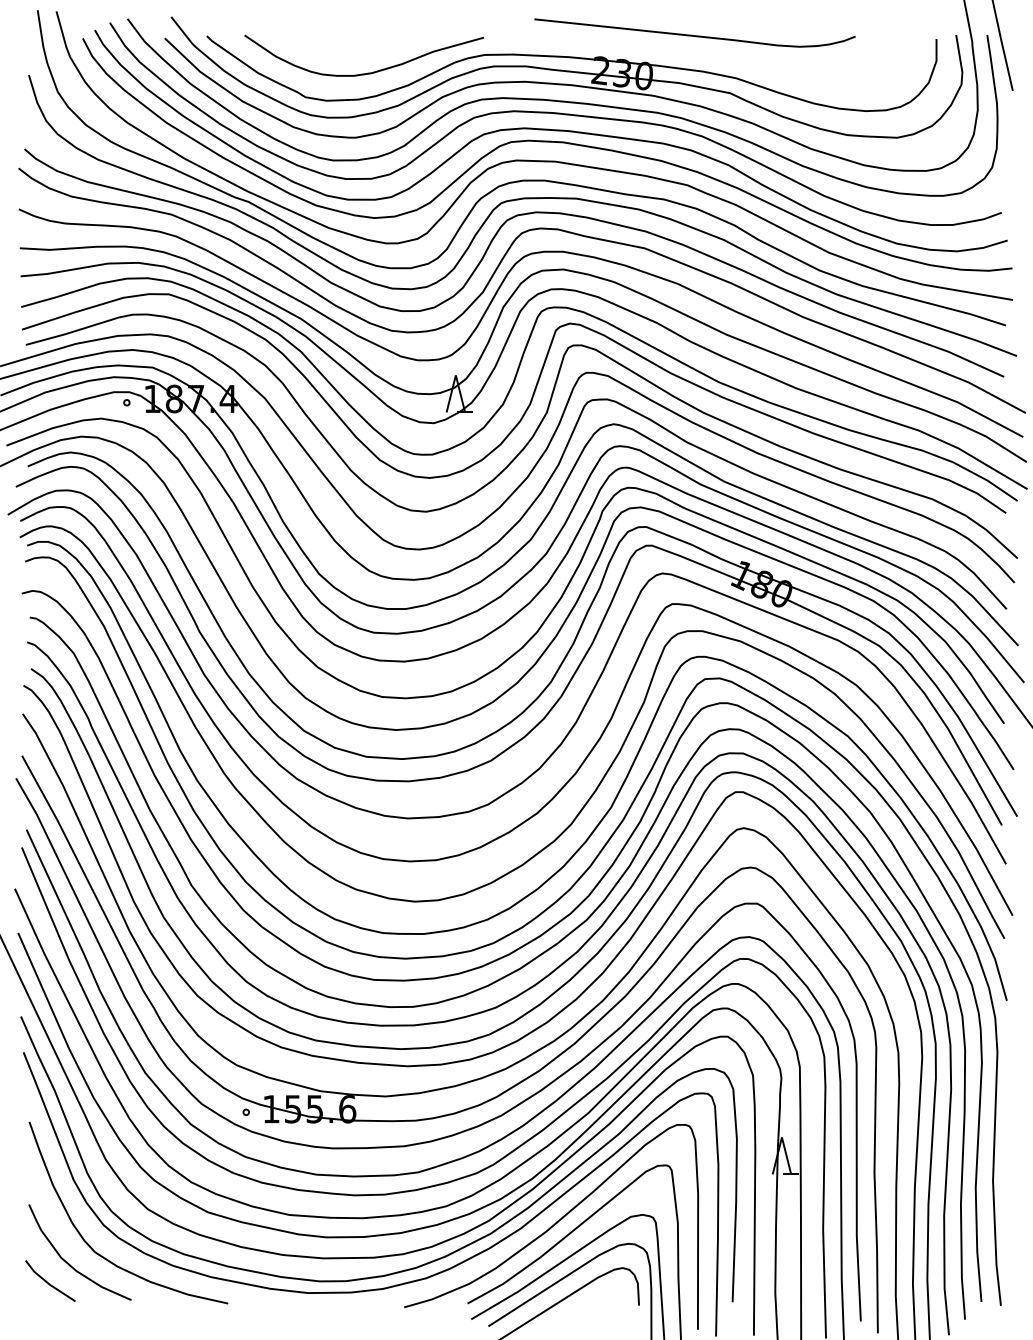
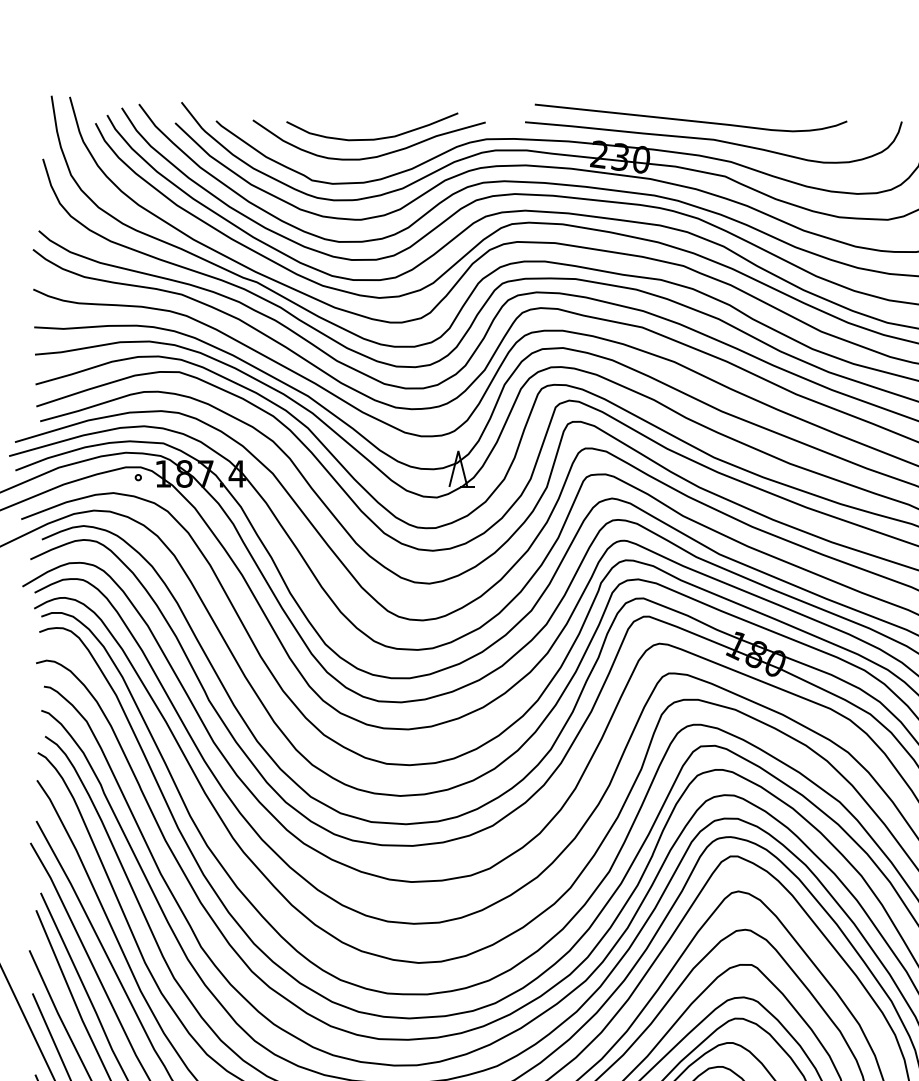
curve: (372, 53) -> (377, 137), added
curve: (718, 56) -> (713, 140), added

